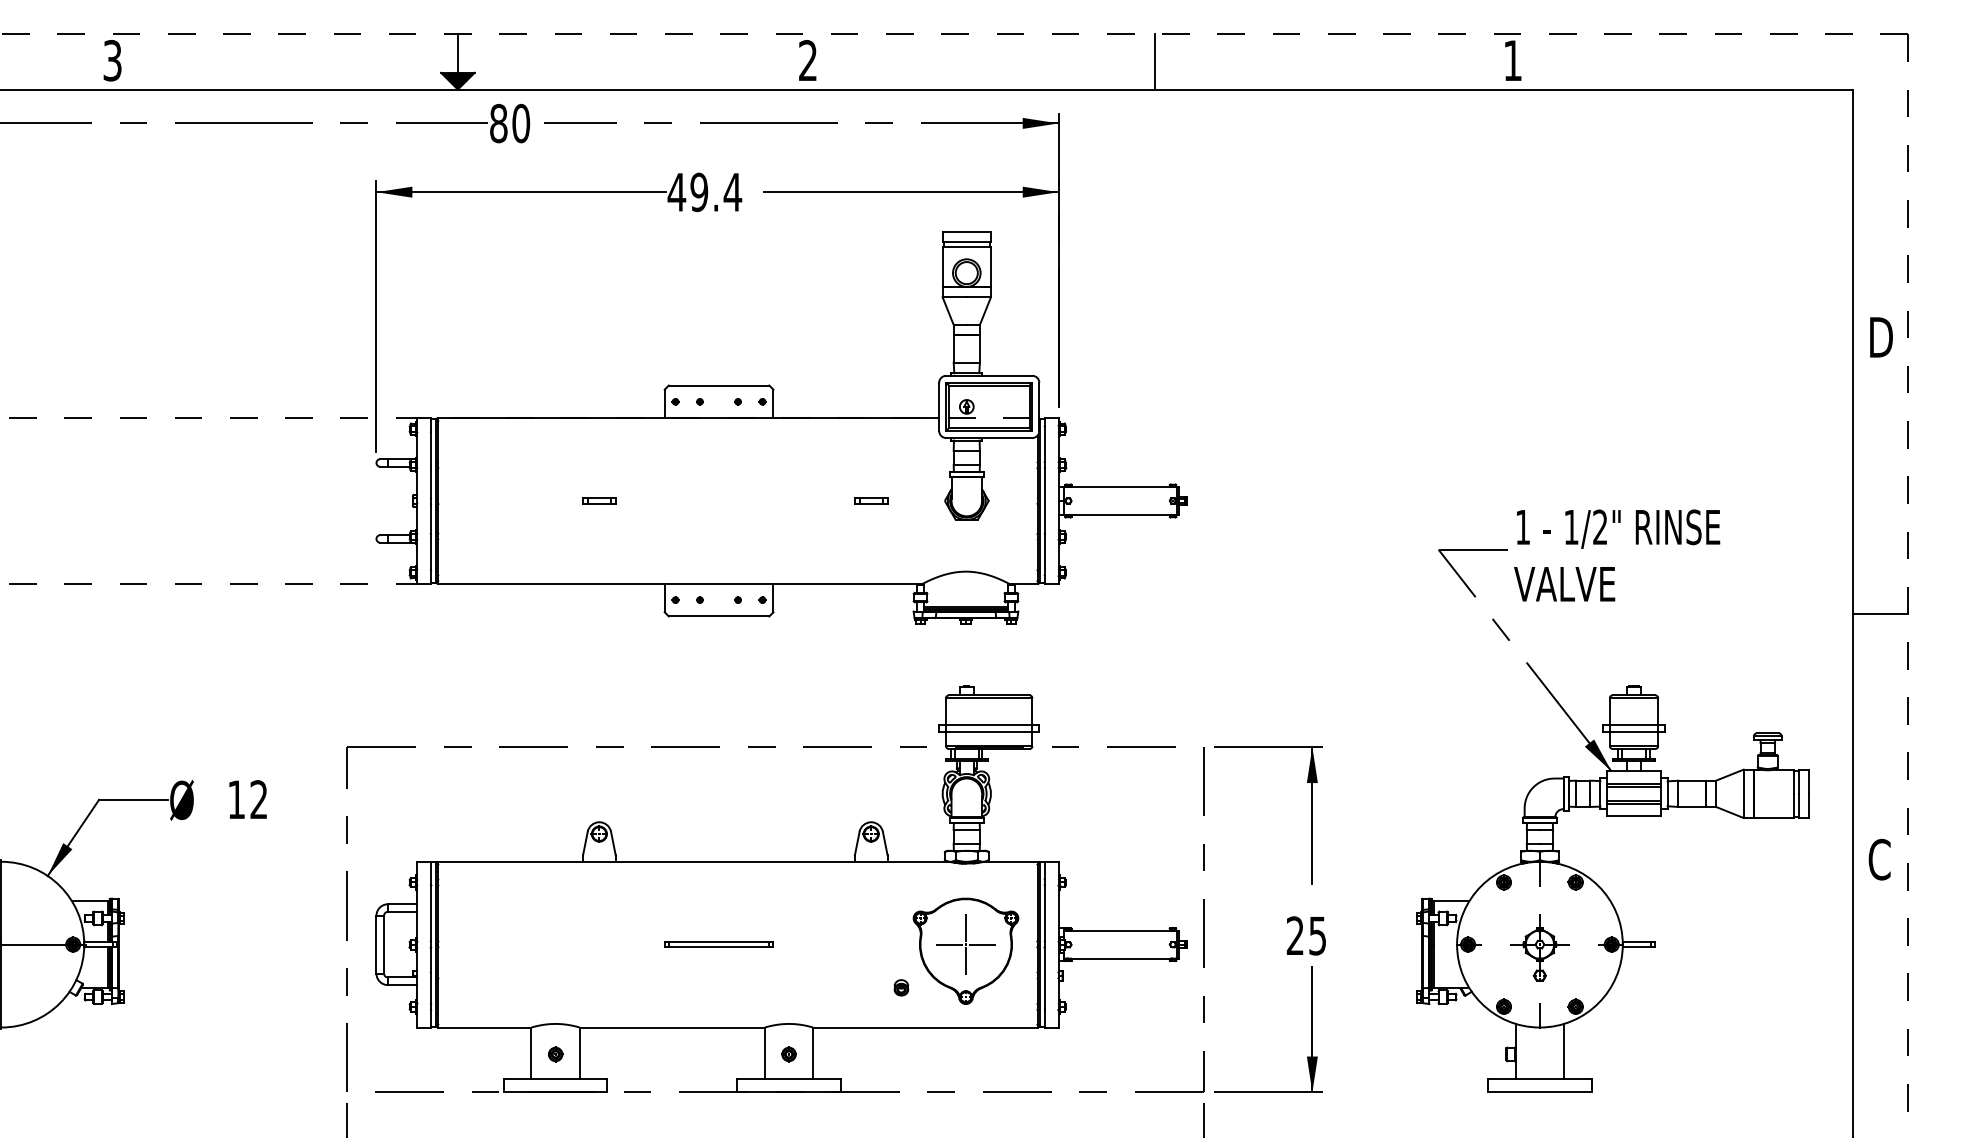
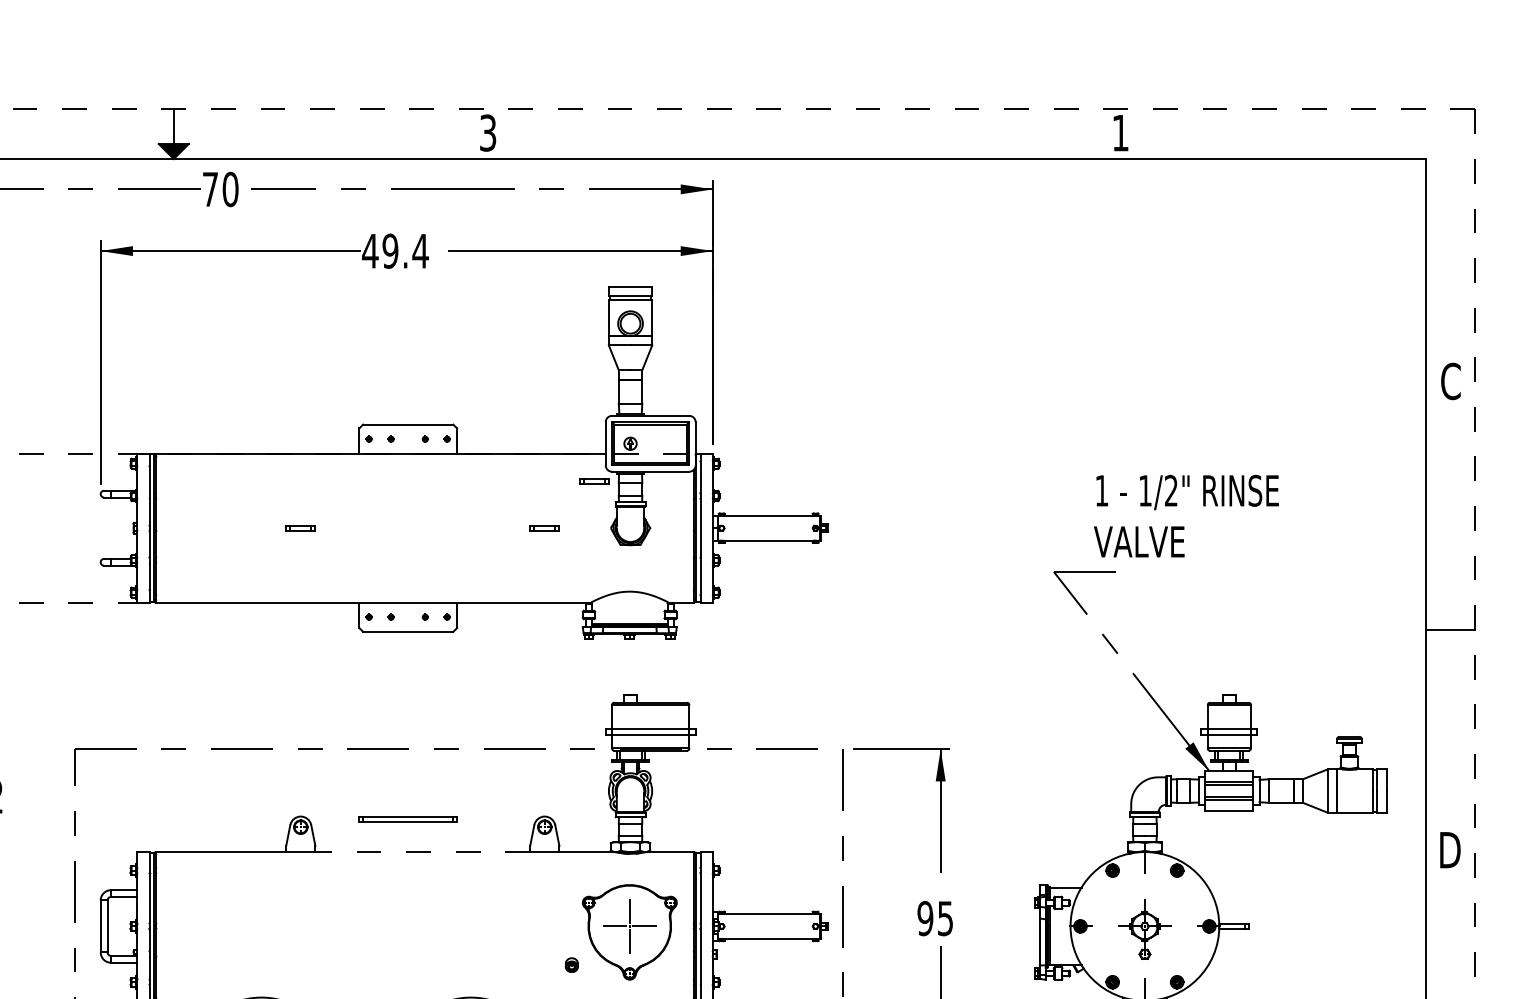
text: (807, 60) -> (487, 132), 2 -> 3
line: (1155, 61) -> (799, 133), removed
text: (498, 123) -> (210, 189), 80 -> 70
text: (1881, 337) -> (1451, 381), D -> C
part: (926, 448) -> (594, 481), added
text: (1617, 555) -> (1186, 516), moved
text: (1879, 859) -> (1449, 850), C -> D
line: (735, 861) -> (422, 851), solid -> dashed
text: (1295, 935) -> (925, 918), 25 -> 95
part: (718, 944) -> (407, 819), moved

